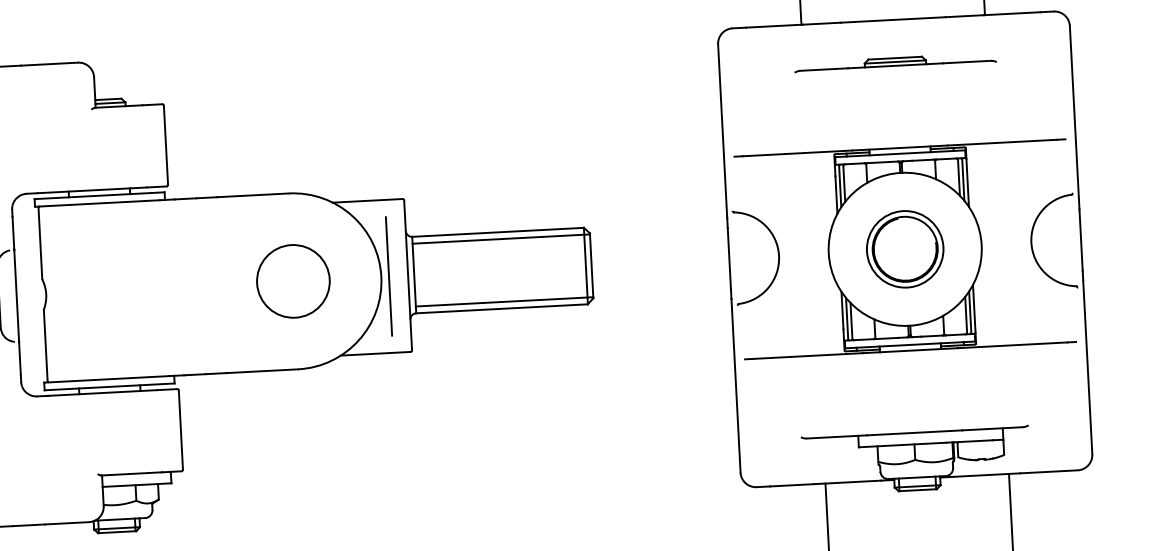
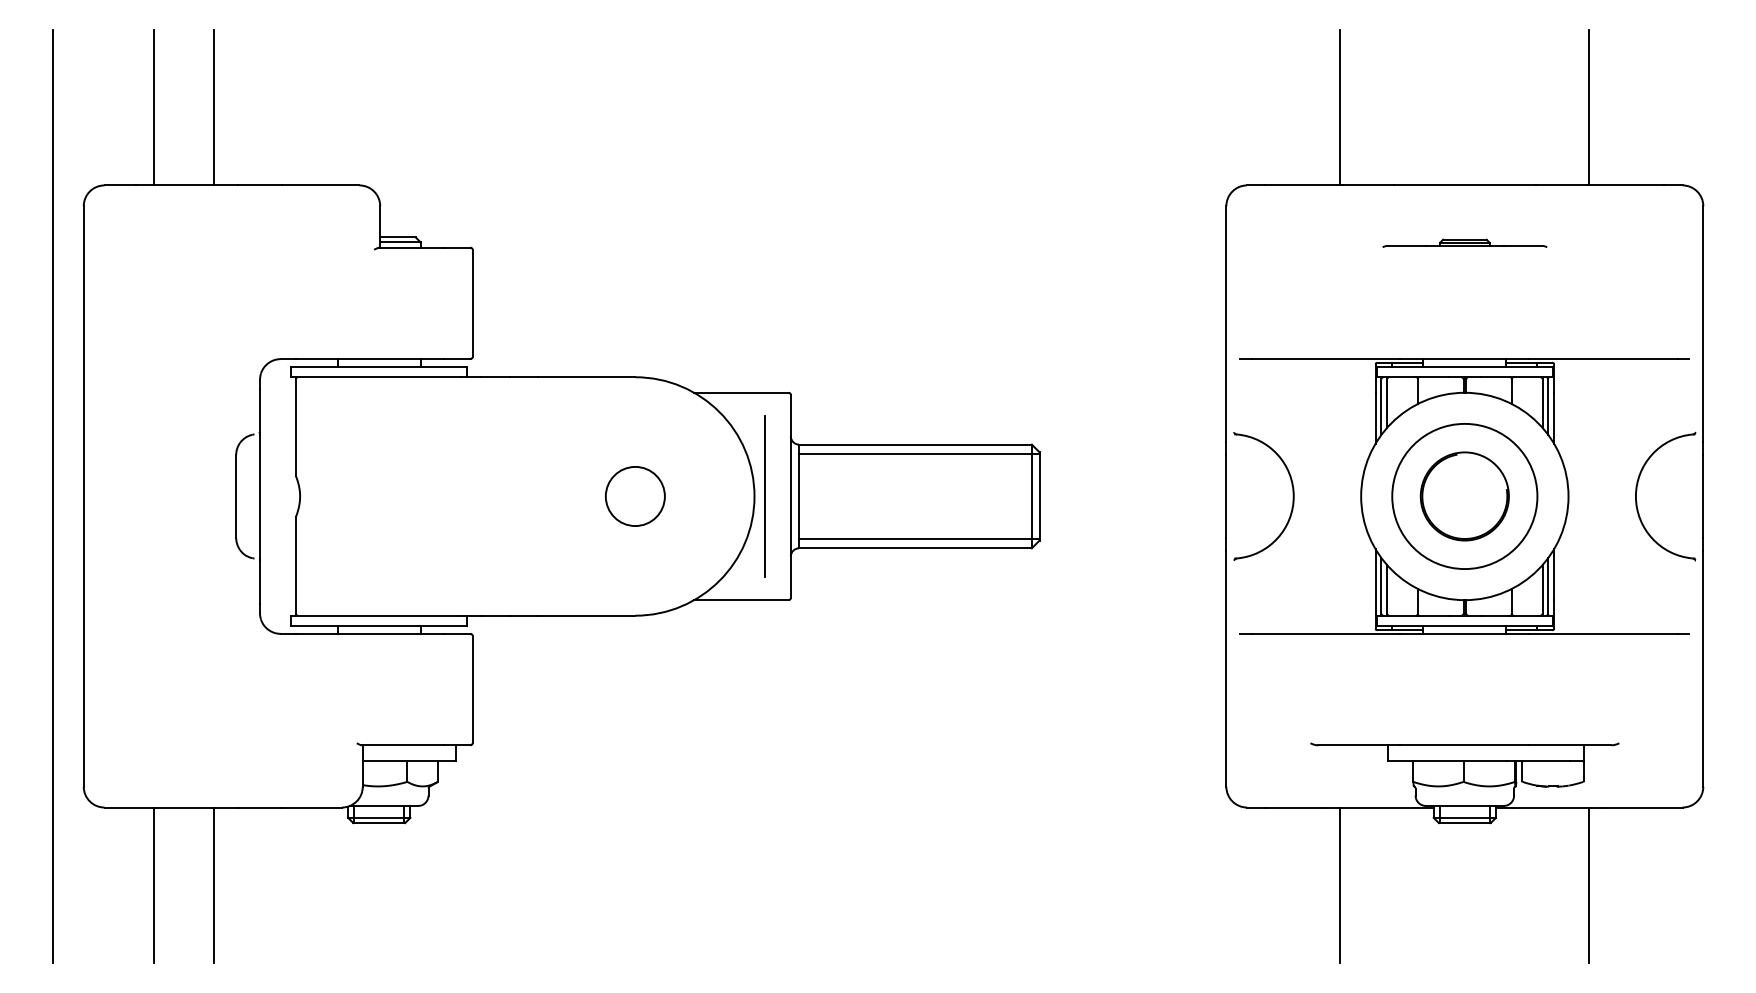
part: (895, 62) -> (1464, 243), size x0.6
circle: (904, 249) -> (1464, 496), size x1.4
circle: (293, 281) -> (635, 496), size x0.6

